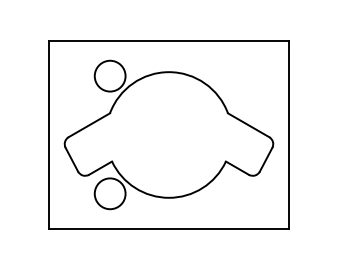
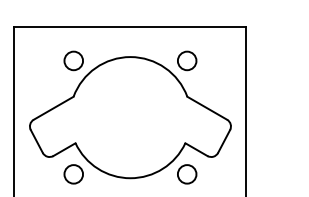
circle: (109, 75) -> (73, 60), size x0.62
circle: (227, 75) -> (186, 60), added
circle: (109, 193) -> (73, 174), size x0.62
circle: (227, 193) -> (186, 174), added

